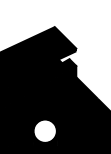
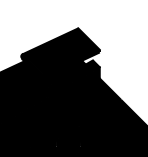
fill: (45, 131) -> (68, 132), added

